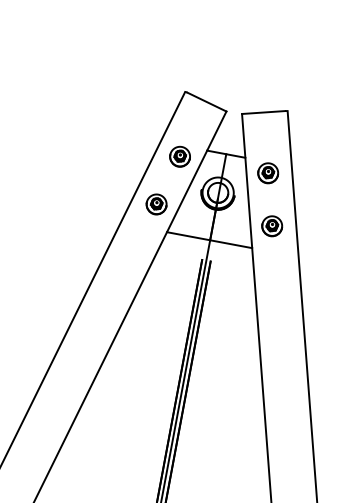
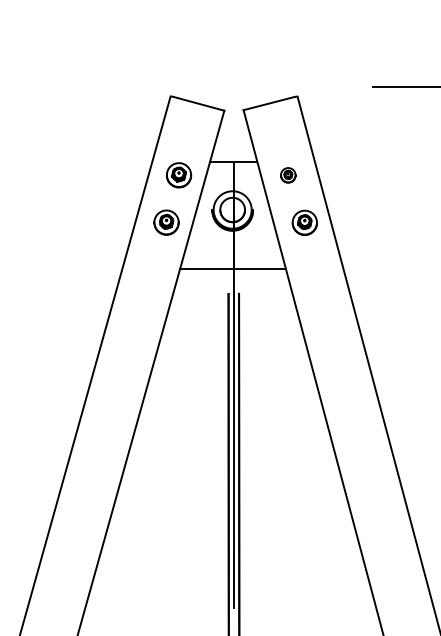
part: (268, 173) -> (288, 175), size x0.6
part: (156, 204) -> (166, 222), moved
part: (271, 225) -> (304, 222), moved

